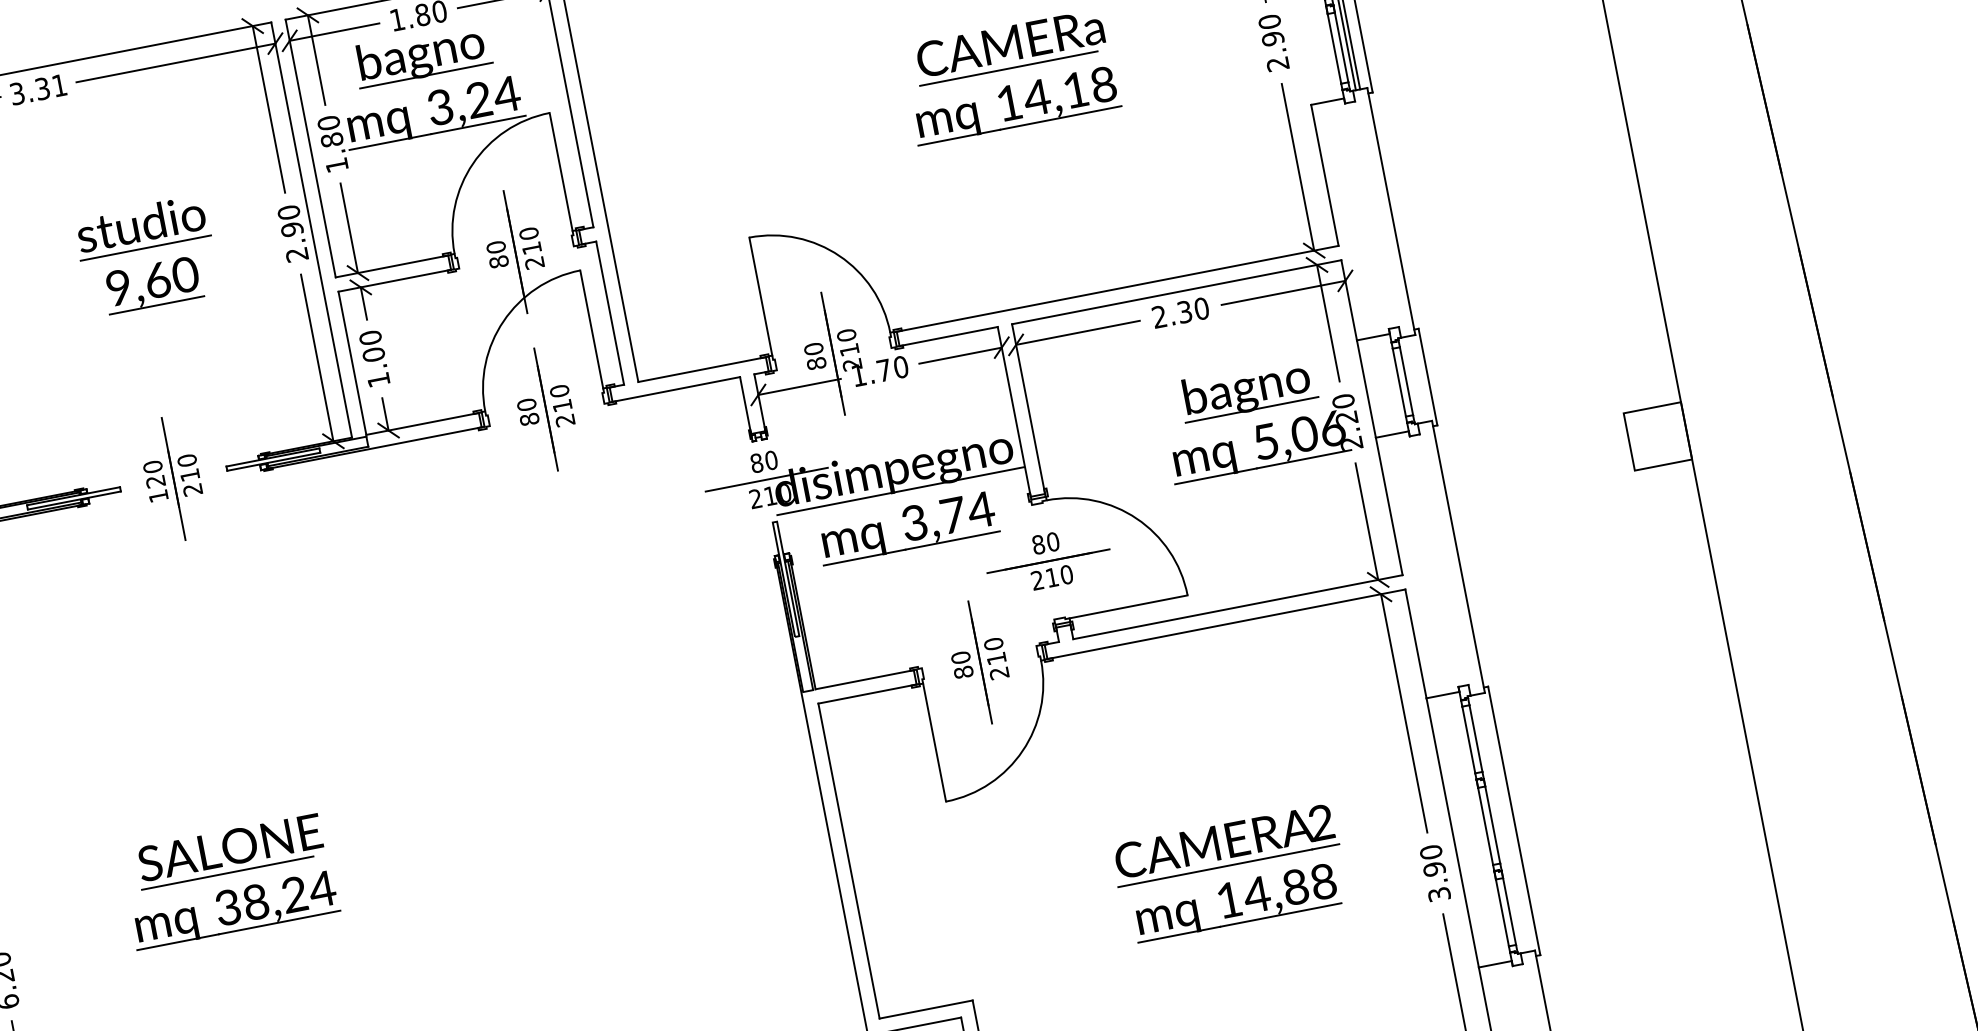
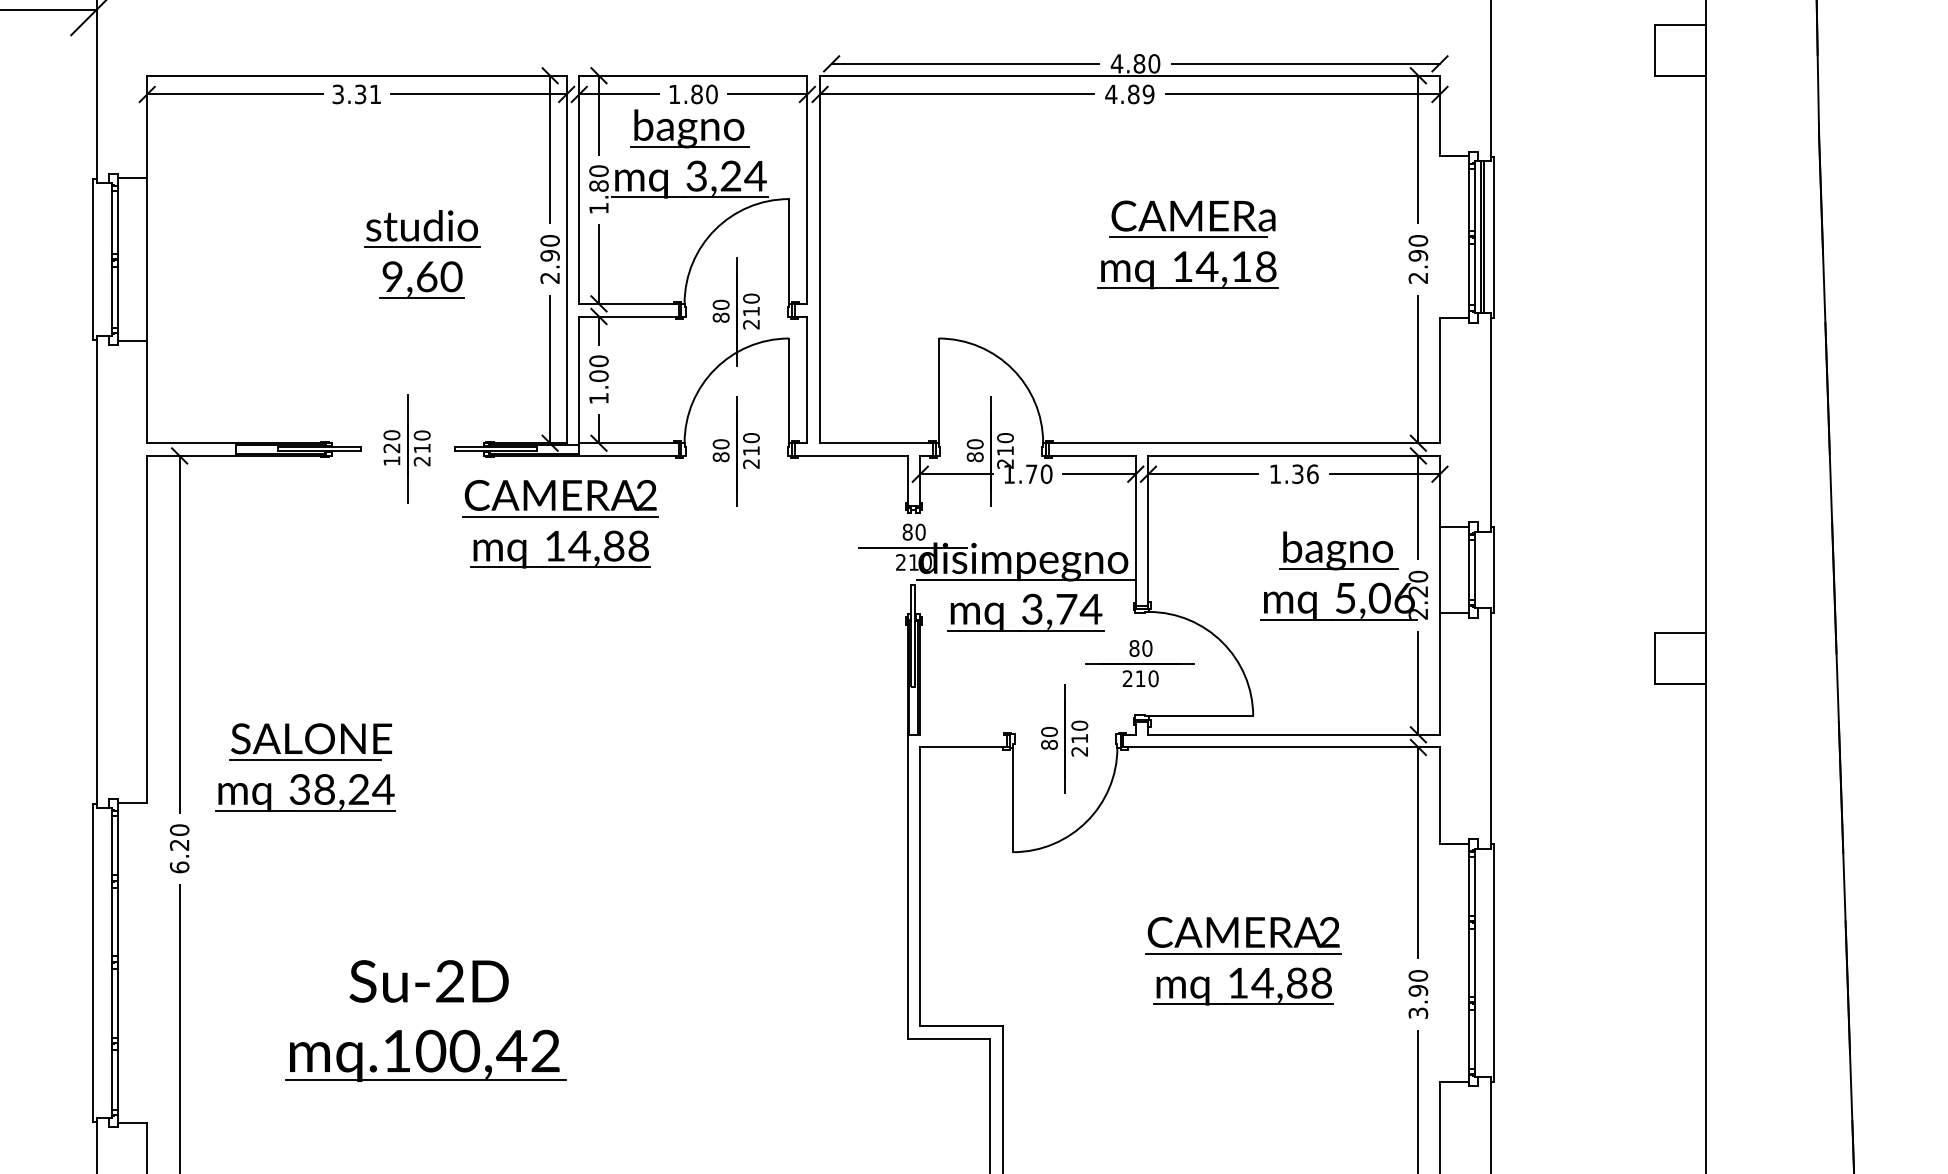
text: (1179, 312) -> (1293, 473), 2.30 -> 1.36
part: (361, 522) -> (560, 517), added
line: (864, 679) -> (963, 734), removed
line: (1452, 832) -> (1439, 962), removed
part: (227, 873) -> (305, 760), moved

